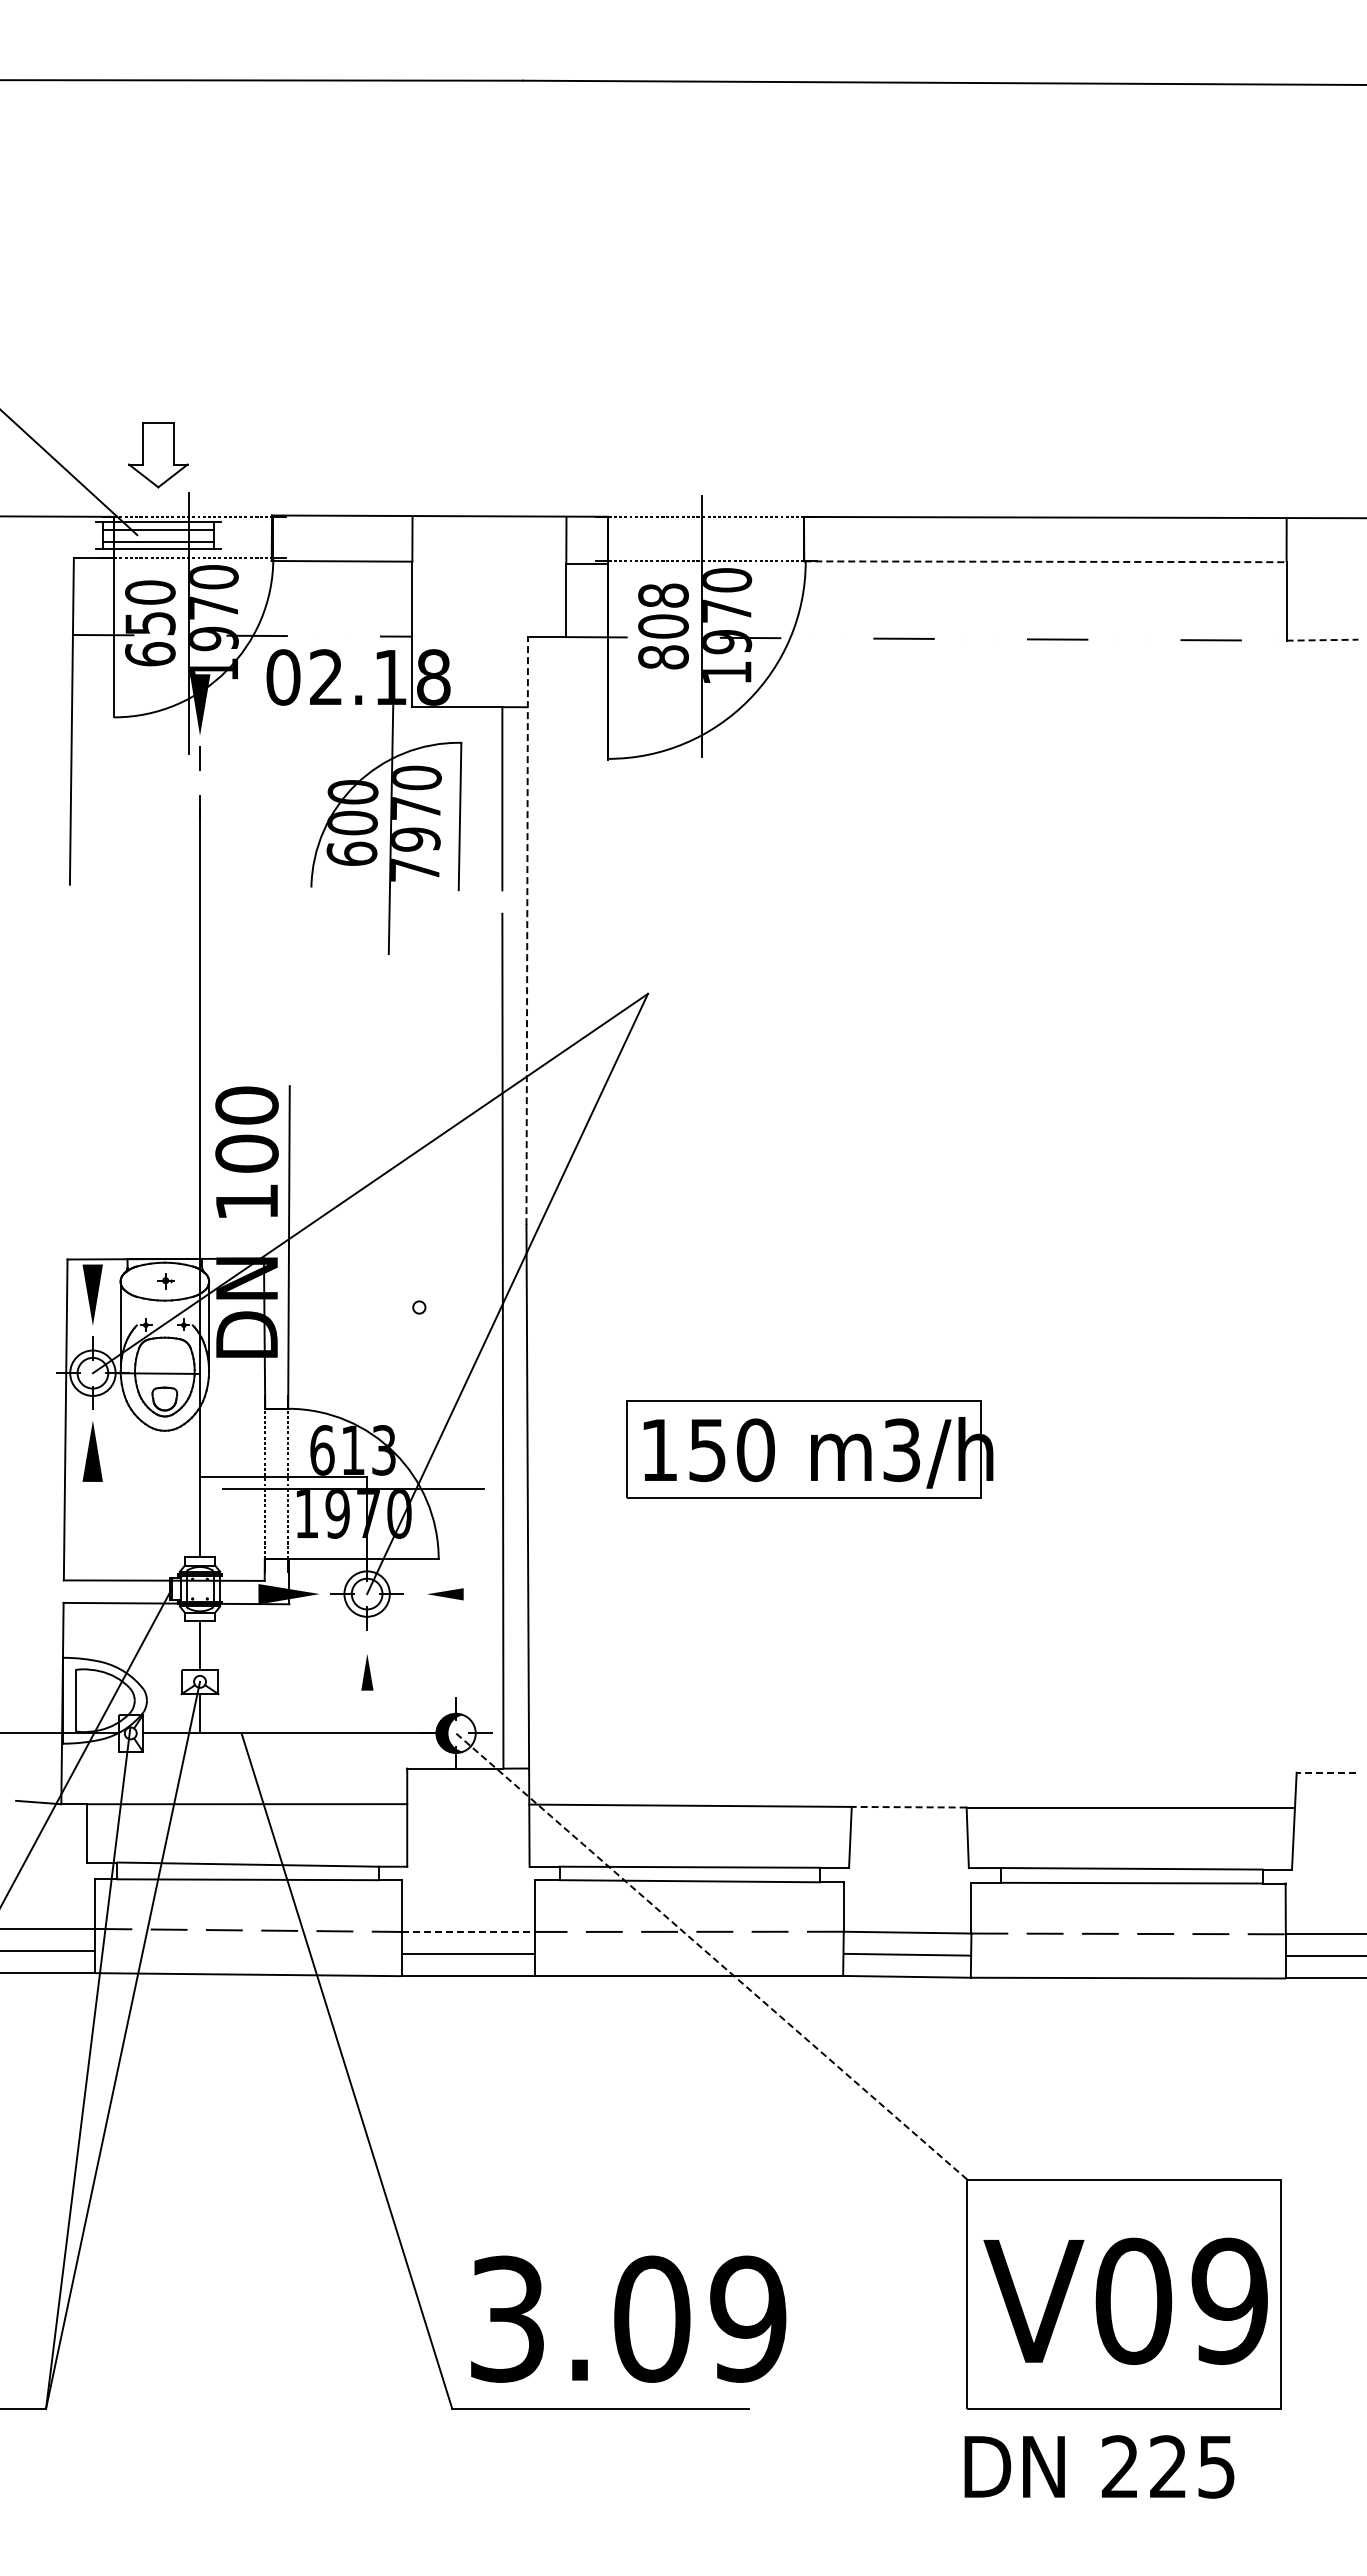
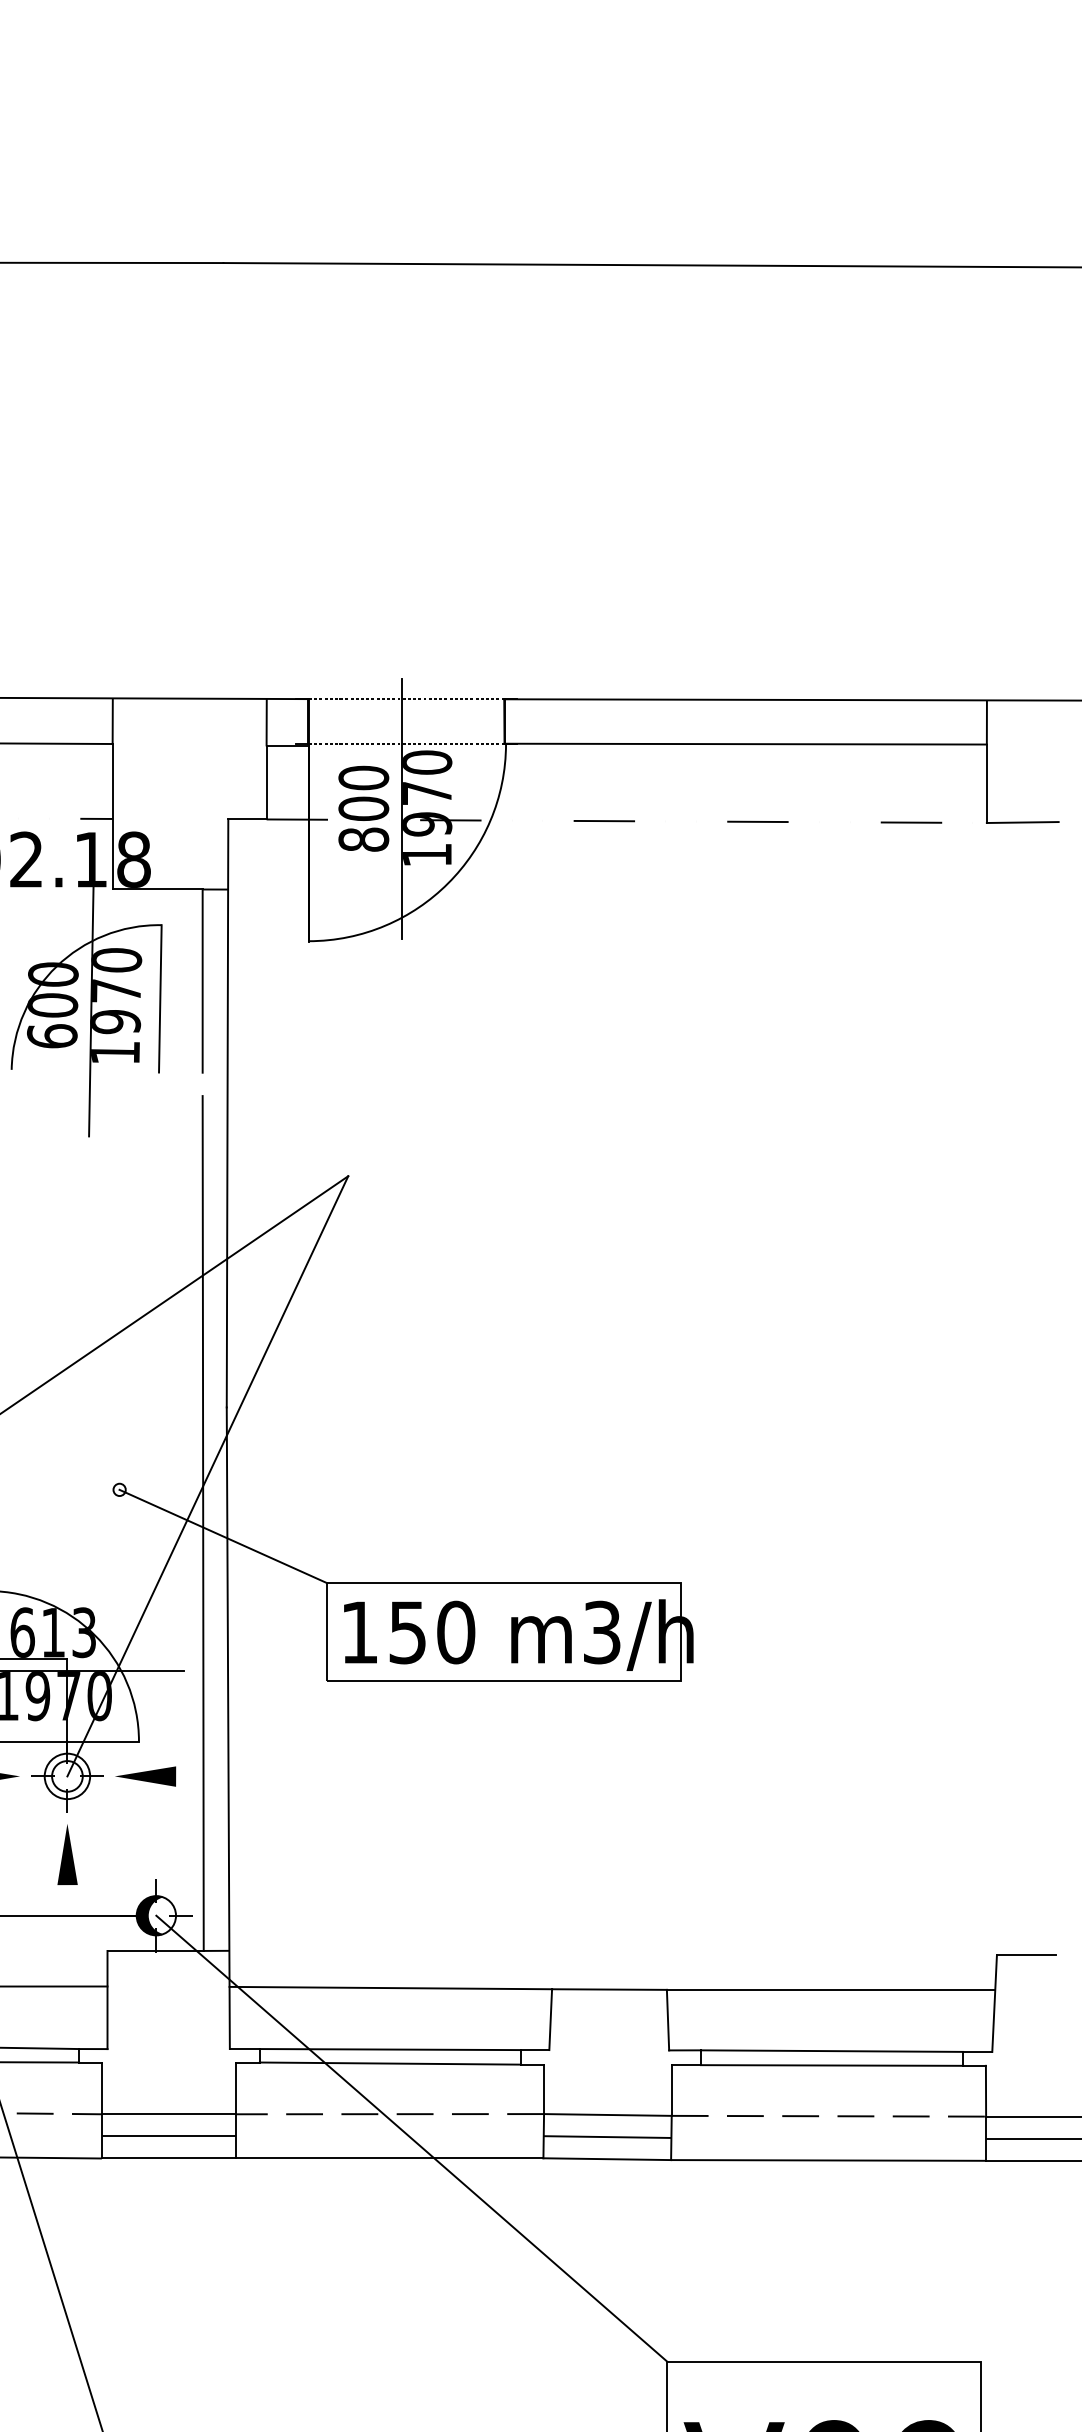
line: (1045, 561) -> (745, 743), dashed -> solid
text: (663, 595) -> (363, 777), 808 -> 800
line: (1322, 640) -> (1022, 822), dashed -> solid
text: (415, 869) -> (115, 1051), 7970 -> 1970
line: (527, 930) -> (227, 1112), dashed -> solid
line: (522, 1353) -> (222, 1535), added
part: (445, 1594) -> (145, 1776), size x1.67
part: (367, 1672) -> (67, 1854), size x1.67
line: (1325, 1772) -> (1025, 1954), dashed -> solid
line: (908, 1807) -> (608, 1989), dashed -> solid
line: (468, 1931) -> (168, 2113), dashed -> solid
line: (711, 1956) -> (411, 2138), dashed -> solid

